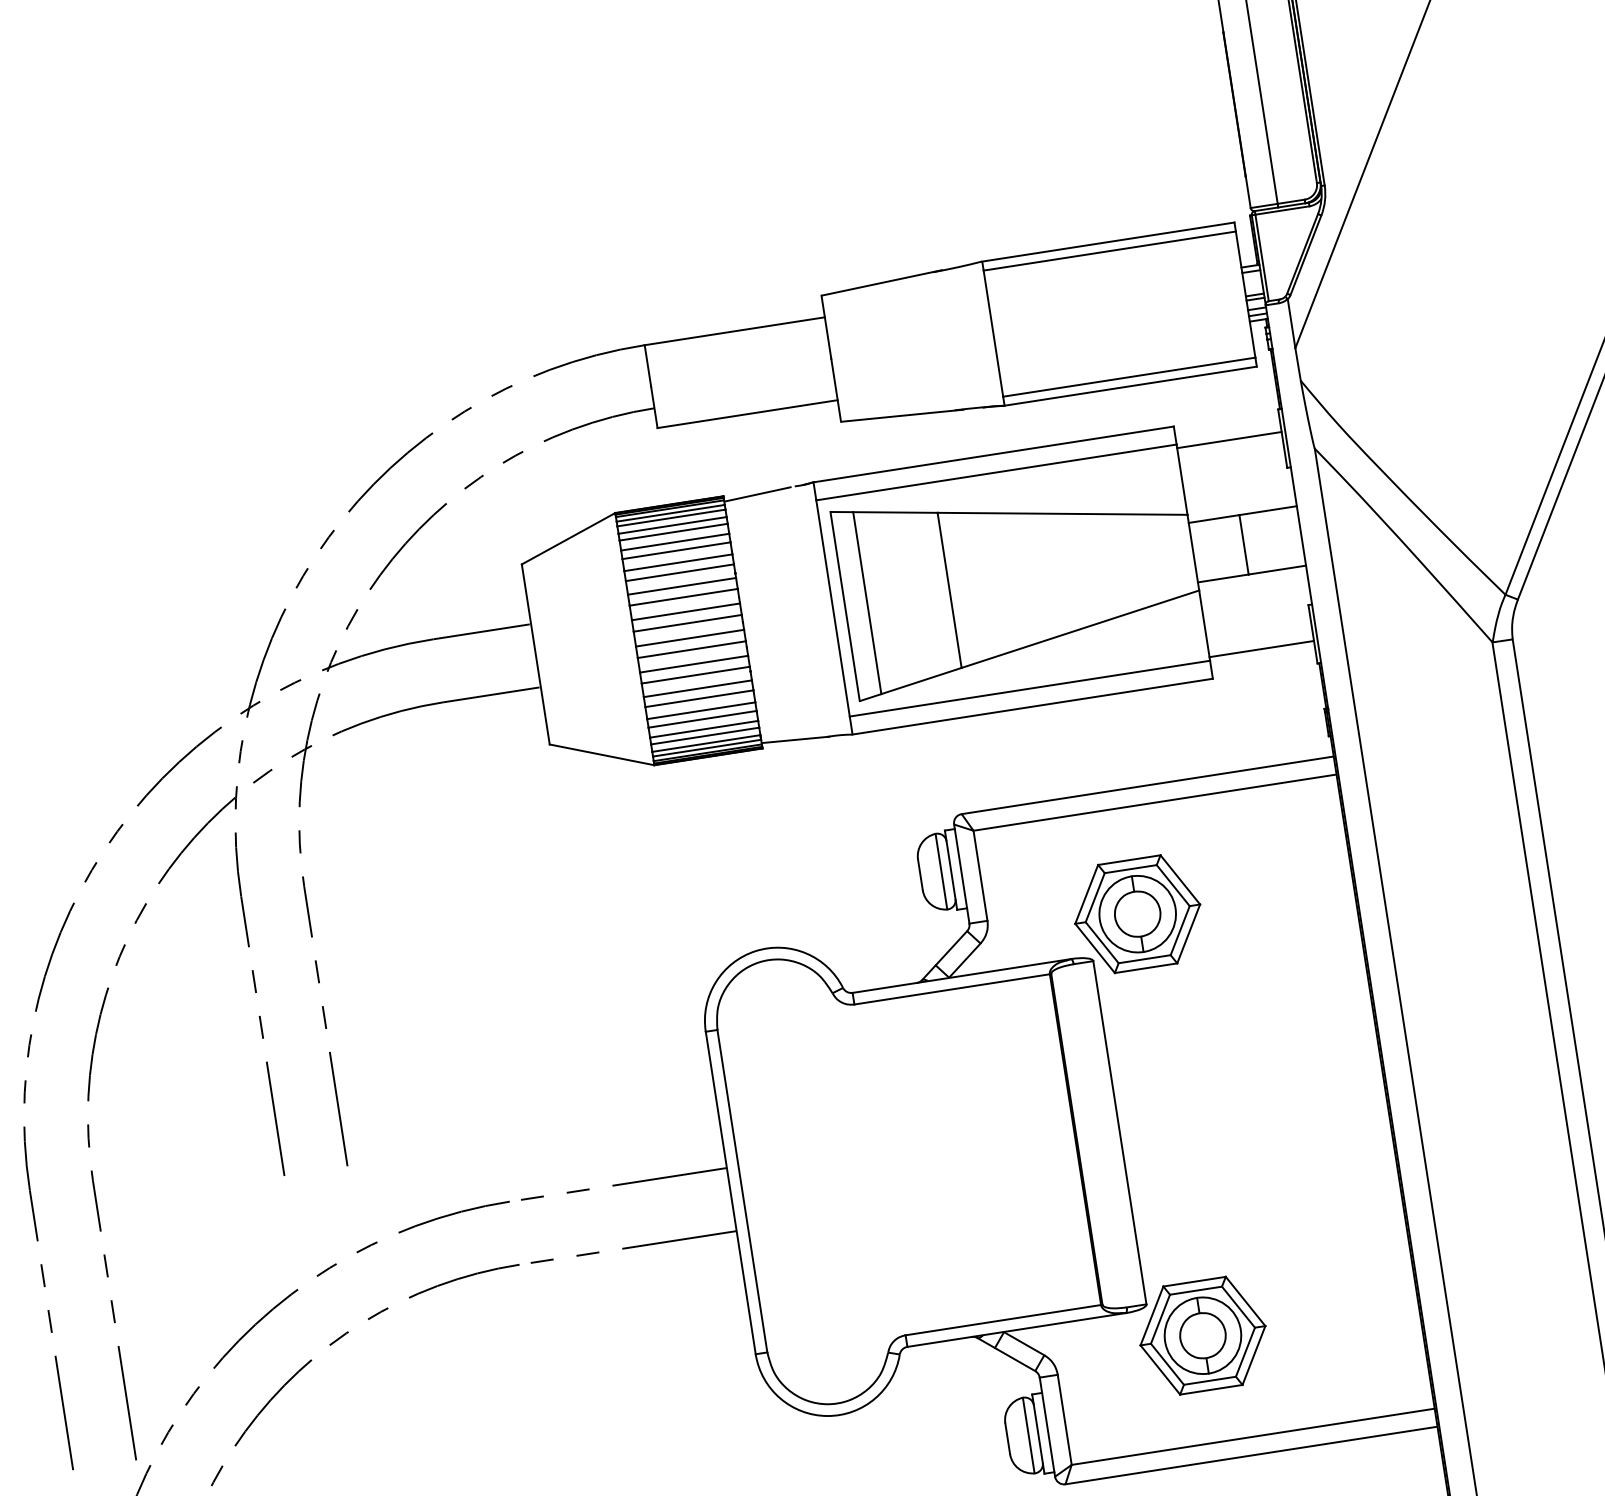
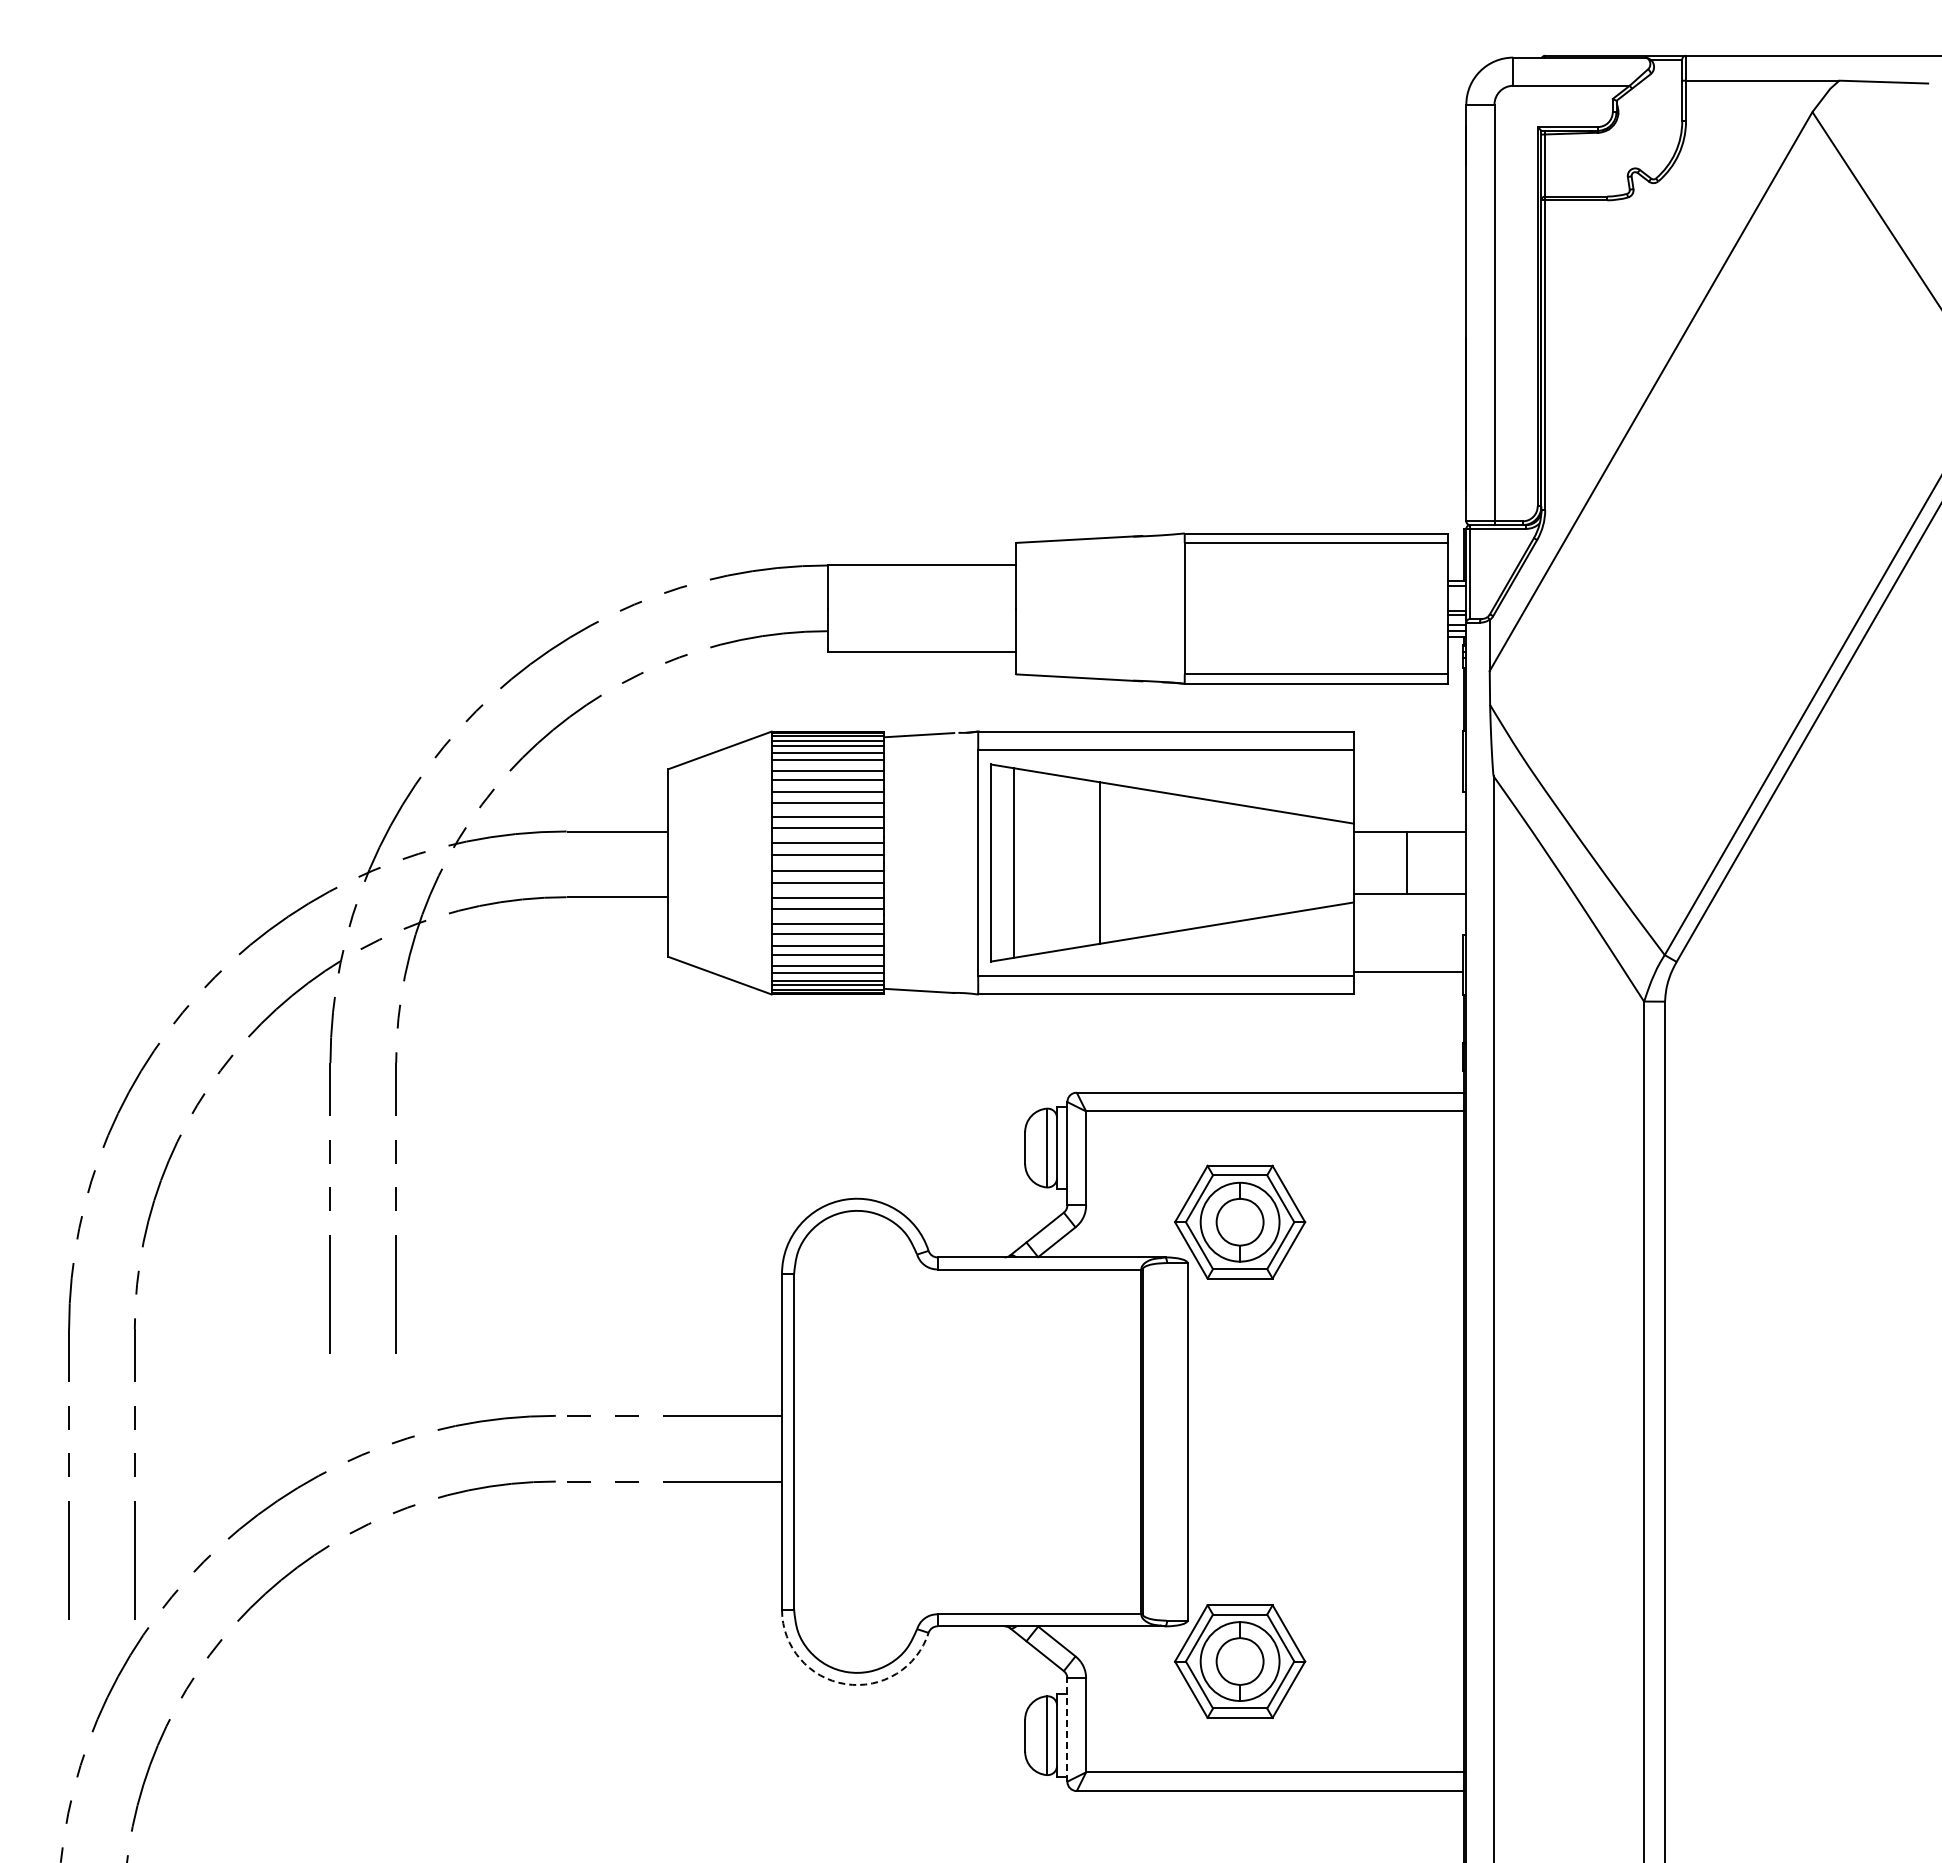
line: (1228, 440) -> (1407, 754), removed
arc: (827, 1416) -> (845, 1684), solid -> dashed
line: (1047, 1427) -> (1067, 1730), solid -> dashed

